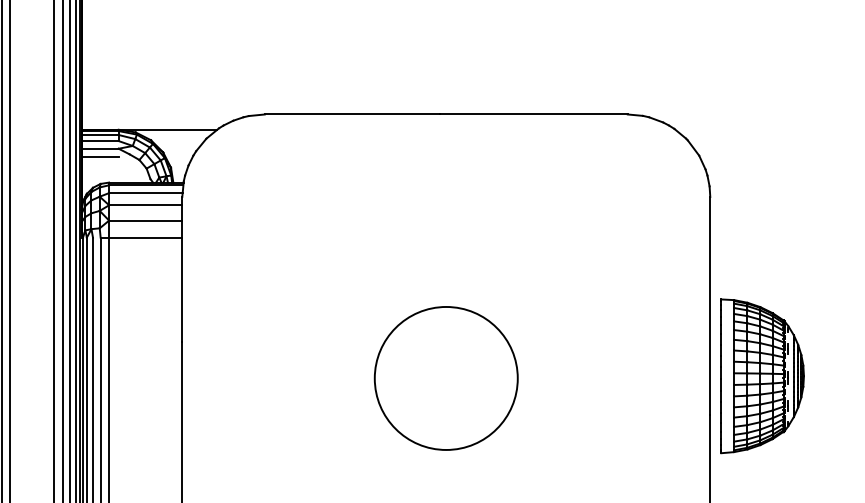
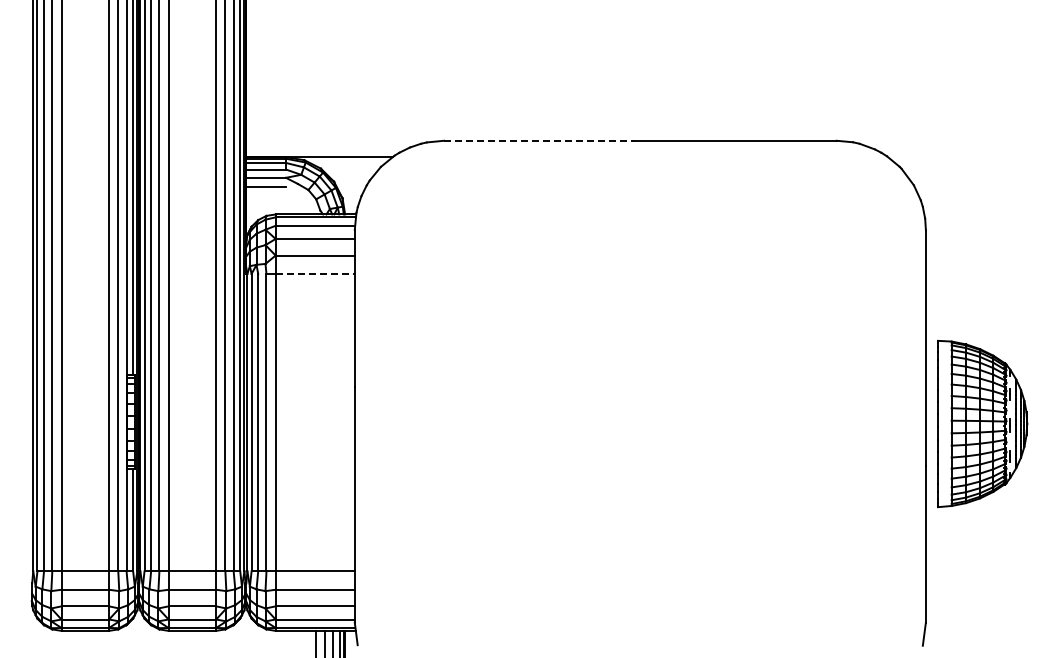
line: (352, 114) -> (538, 140), solid -> dashed
line: (145, 237) -> (315, 273), solid -> dashed
circle: (446, 378) -> (640, 426), removed

